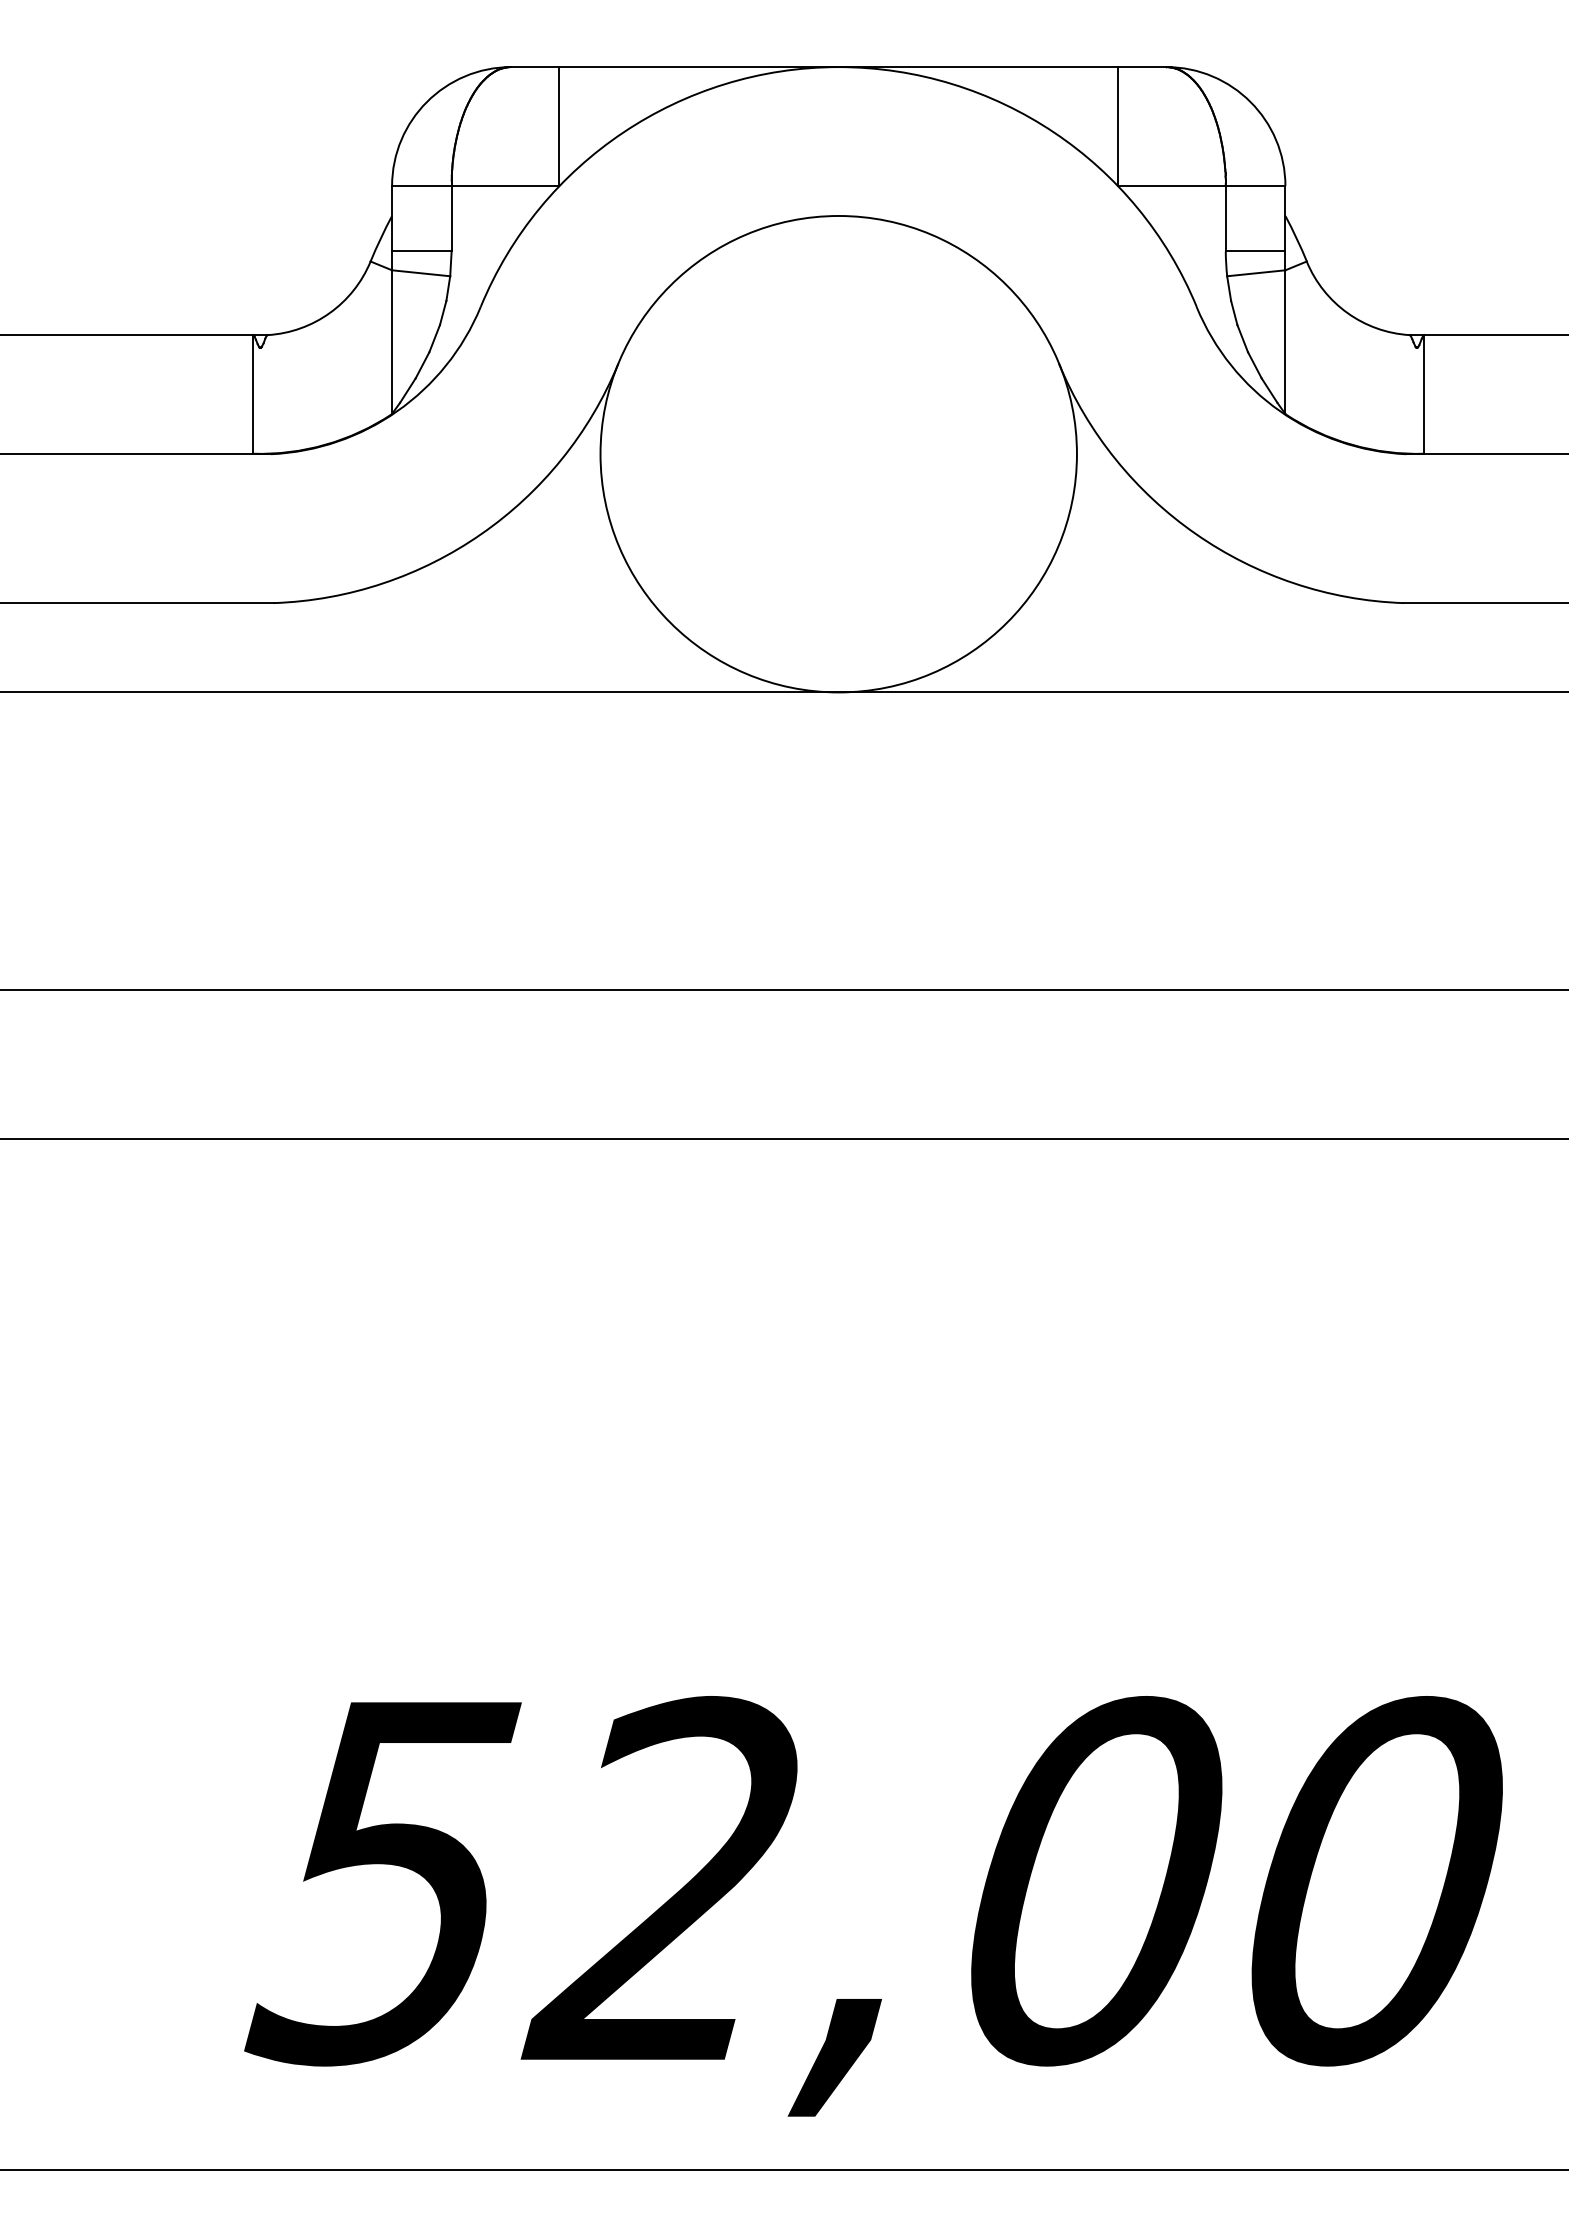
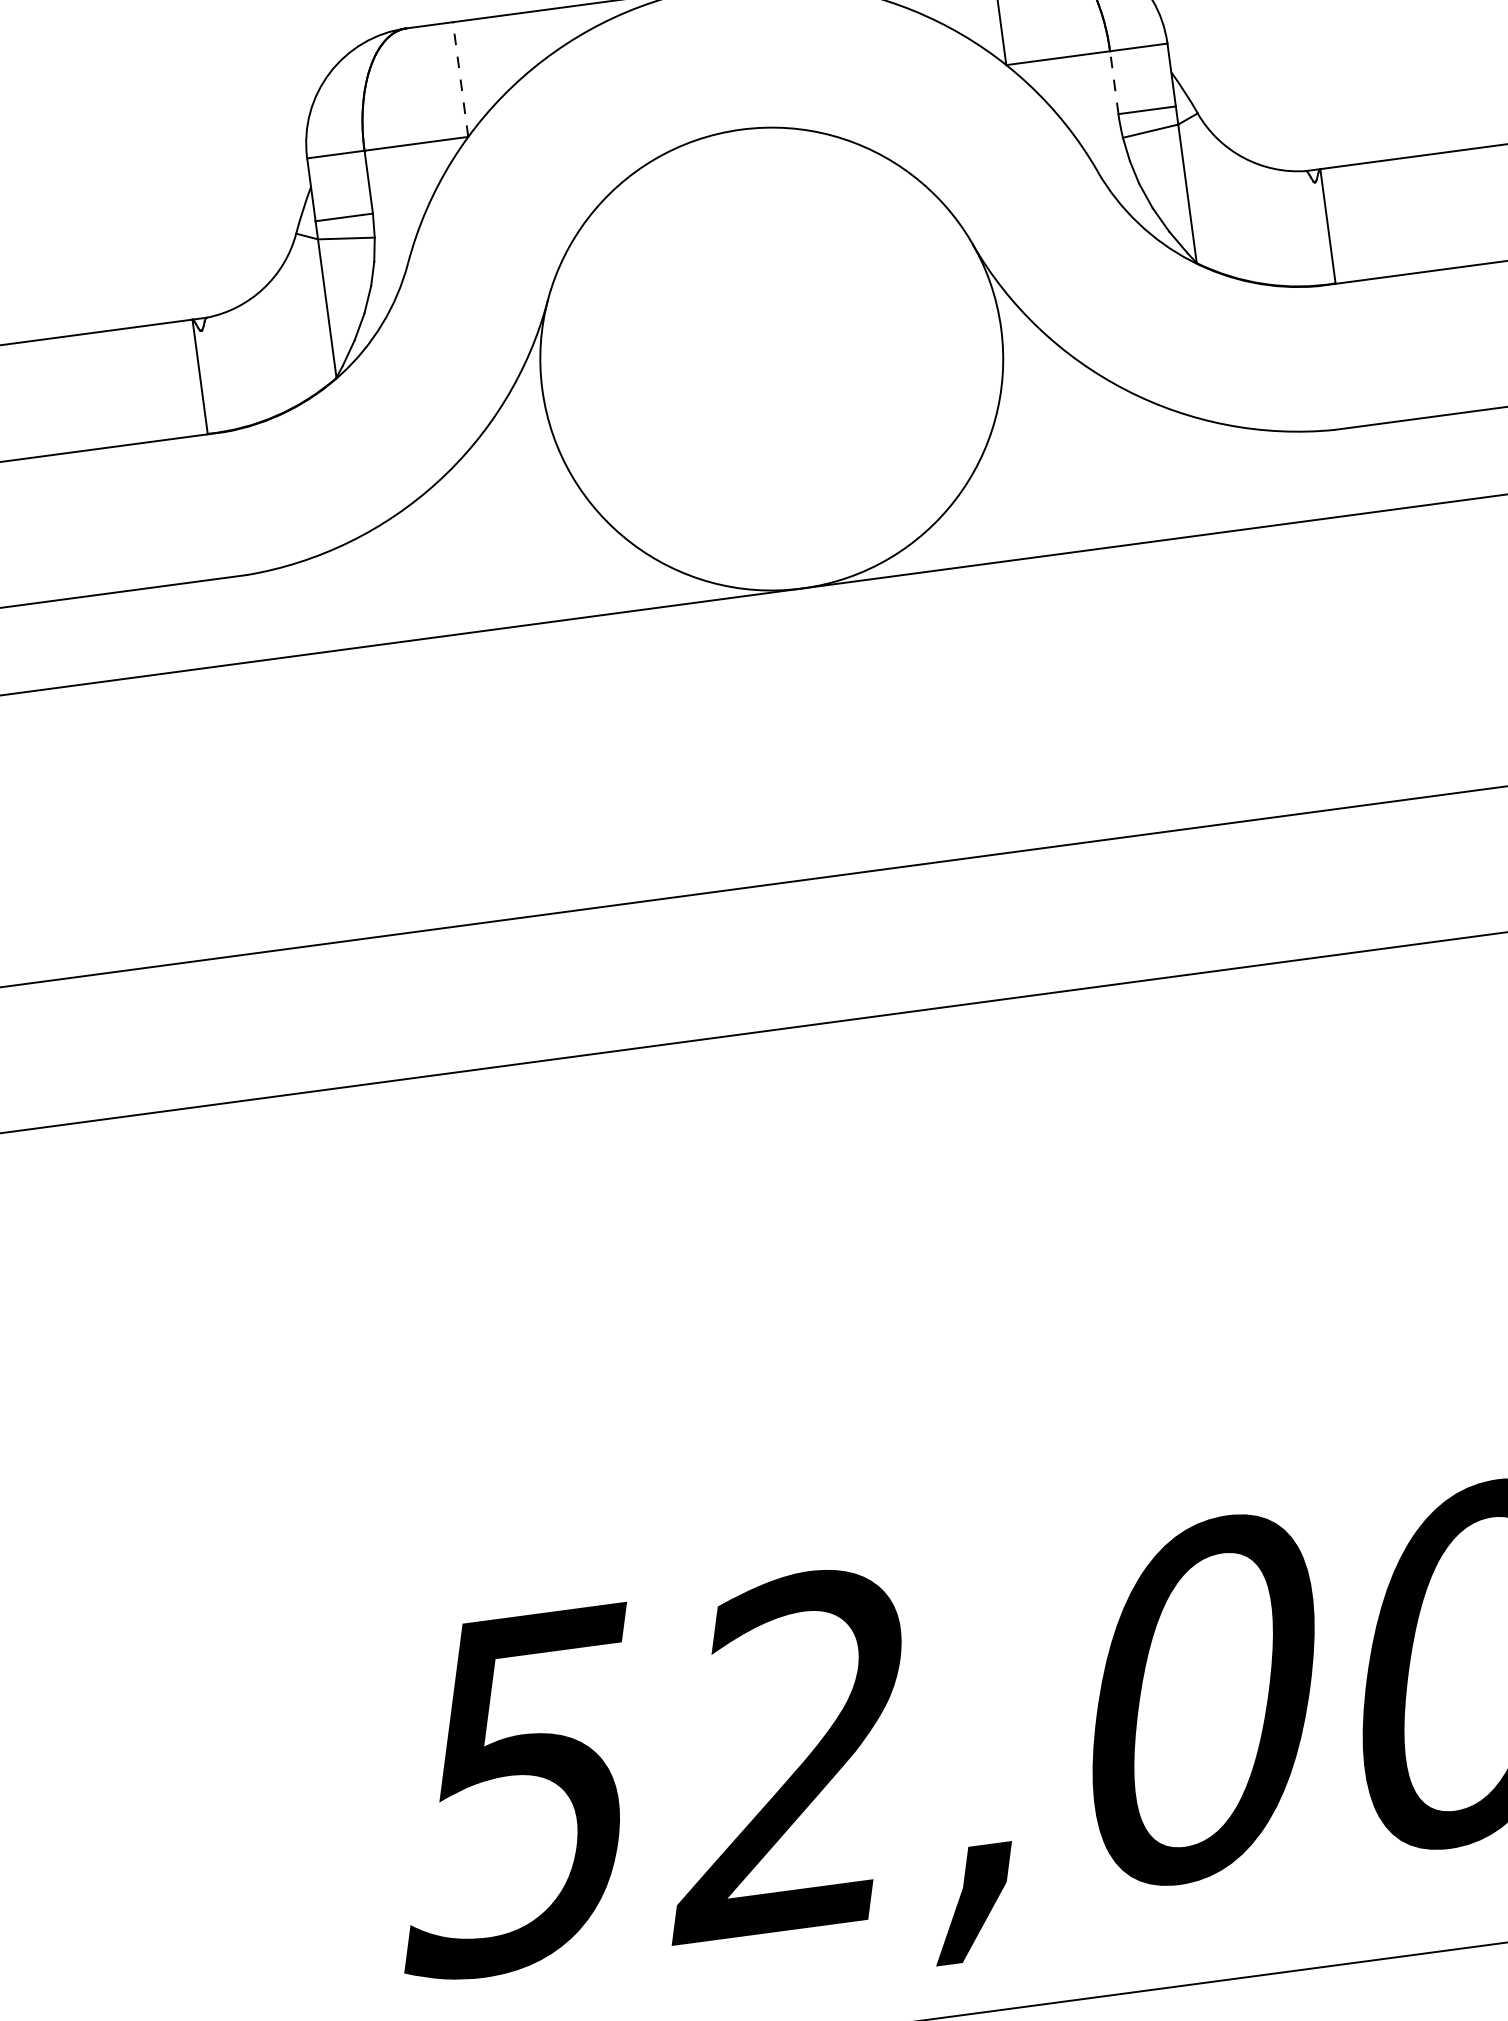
line: (559, 126) -> (460, 79), solid -> dashed
line: (1225, 218) -> (1113, 82), solid -> dashed

